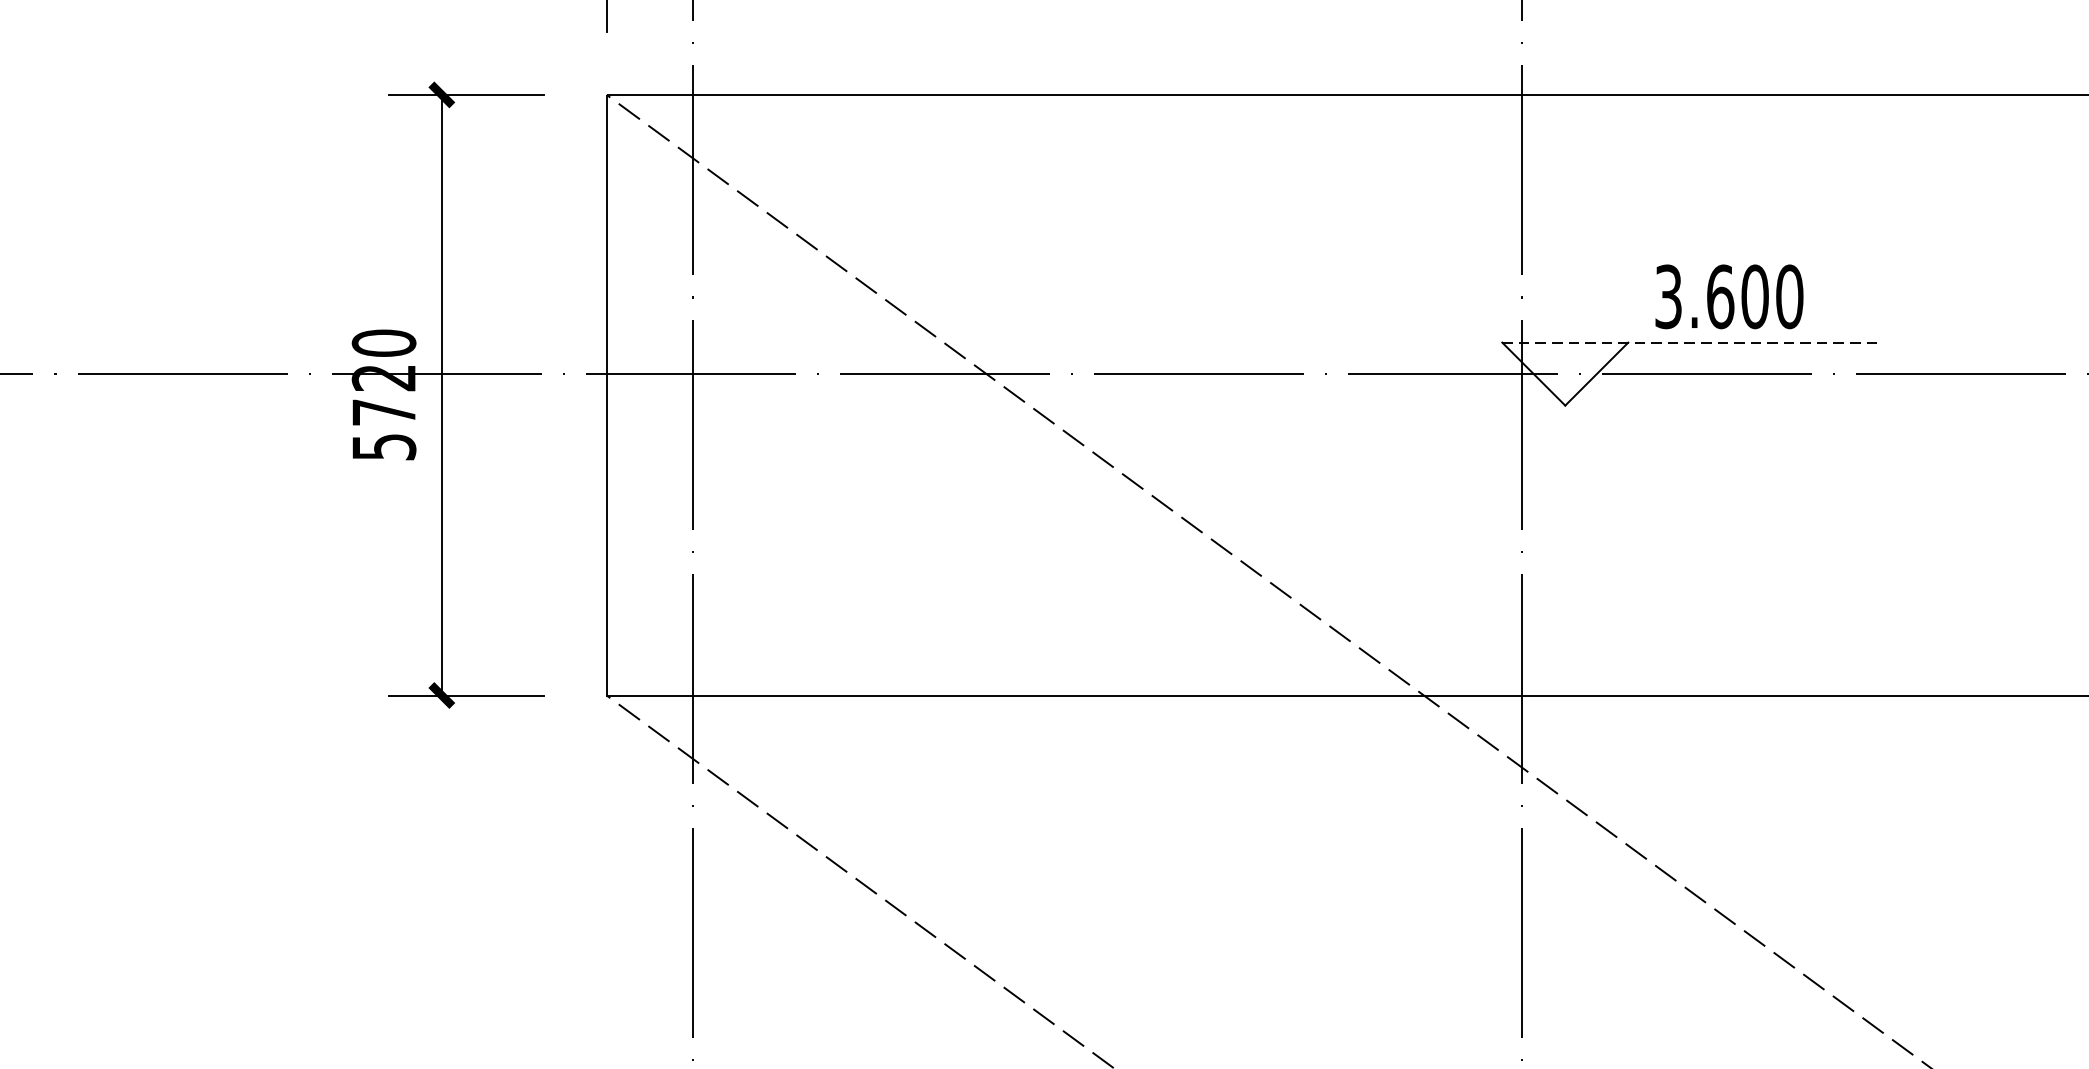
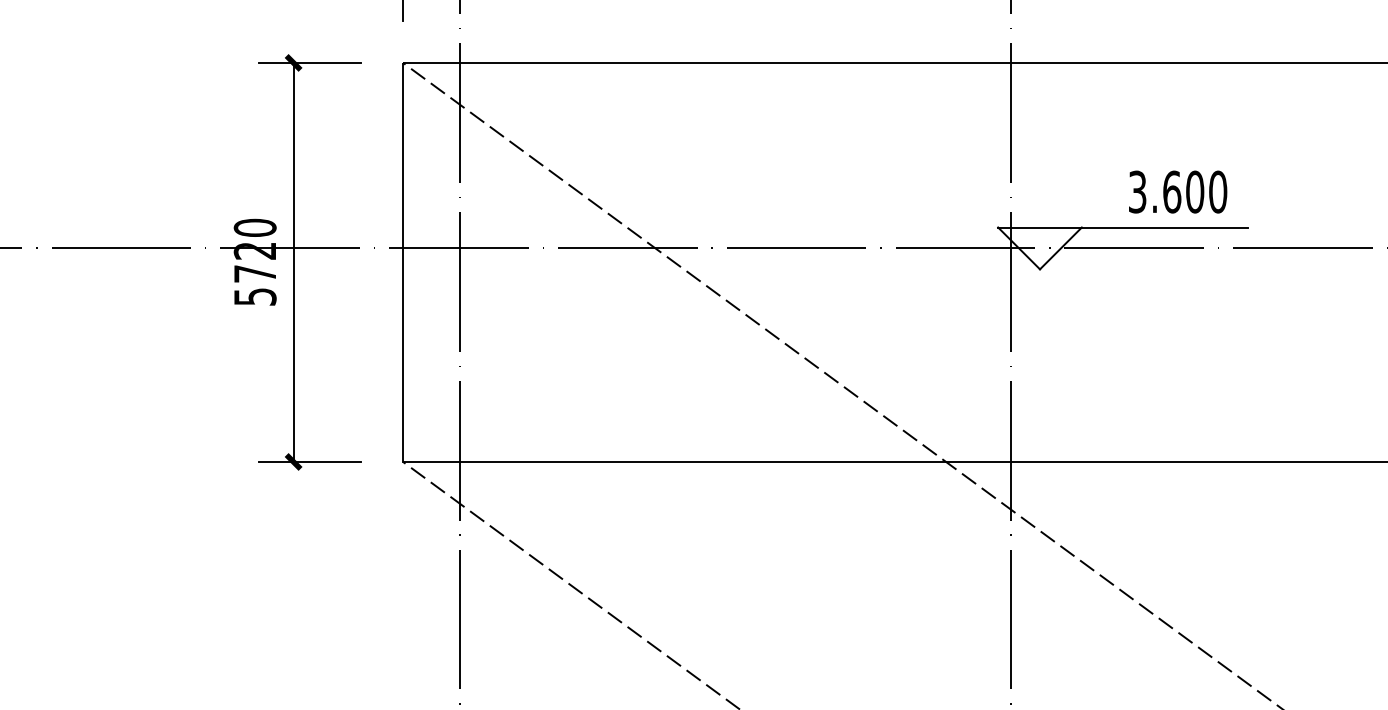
text: (1730, 295) -> (1178, 191), moved
line: (1689, 342) -> (1122, 227), dashed -> solid

